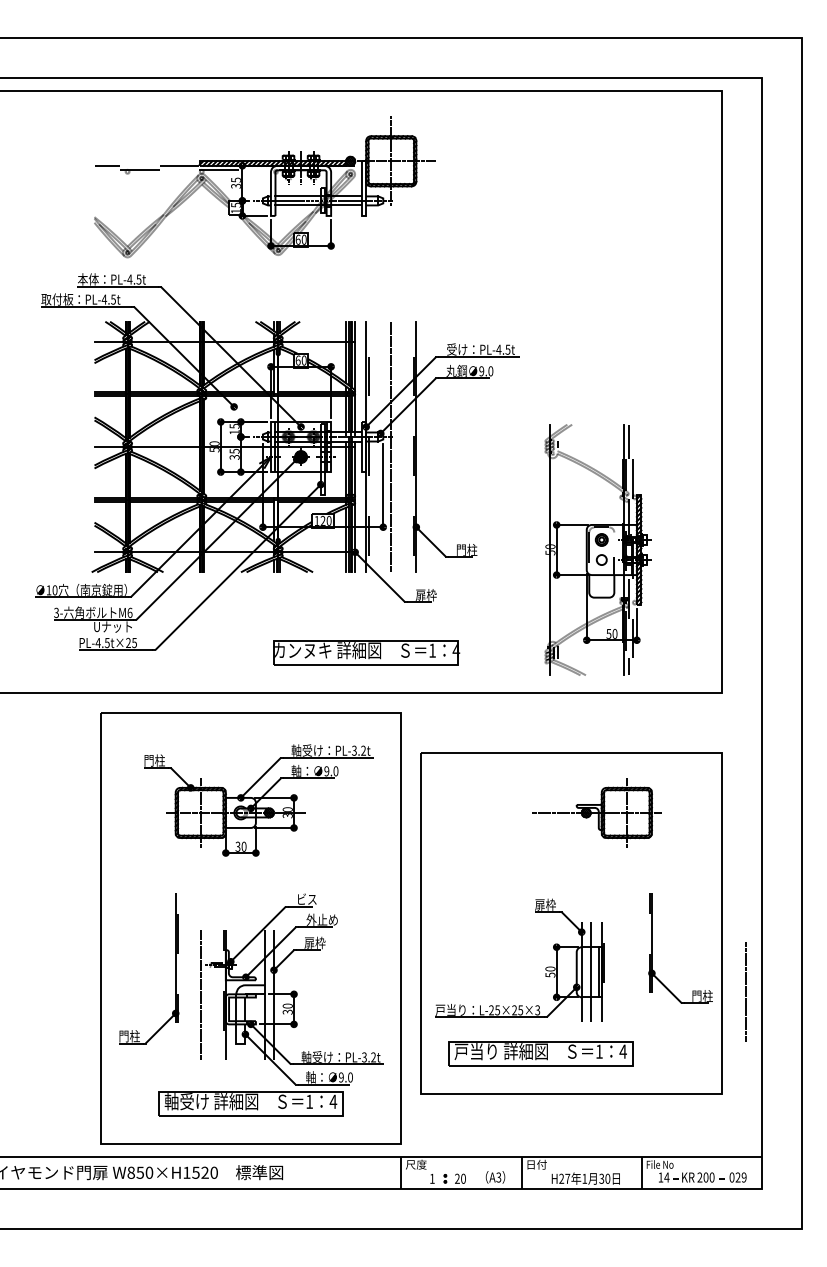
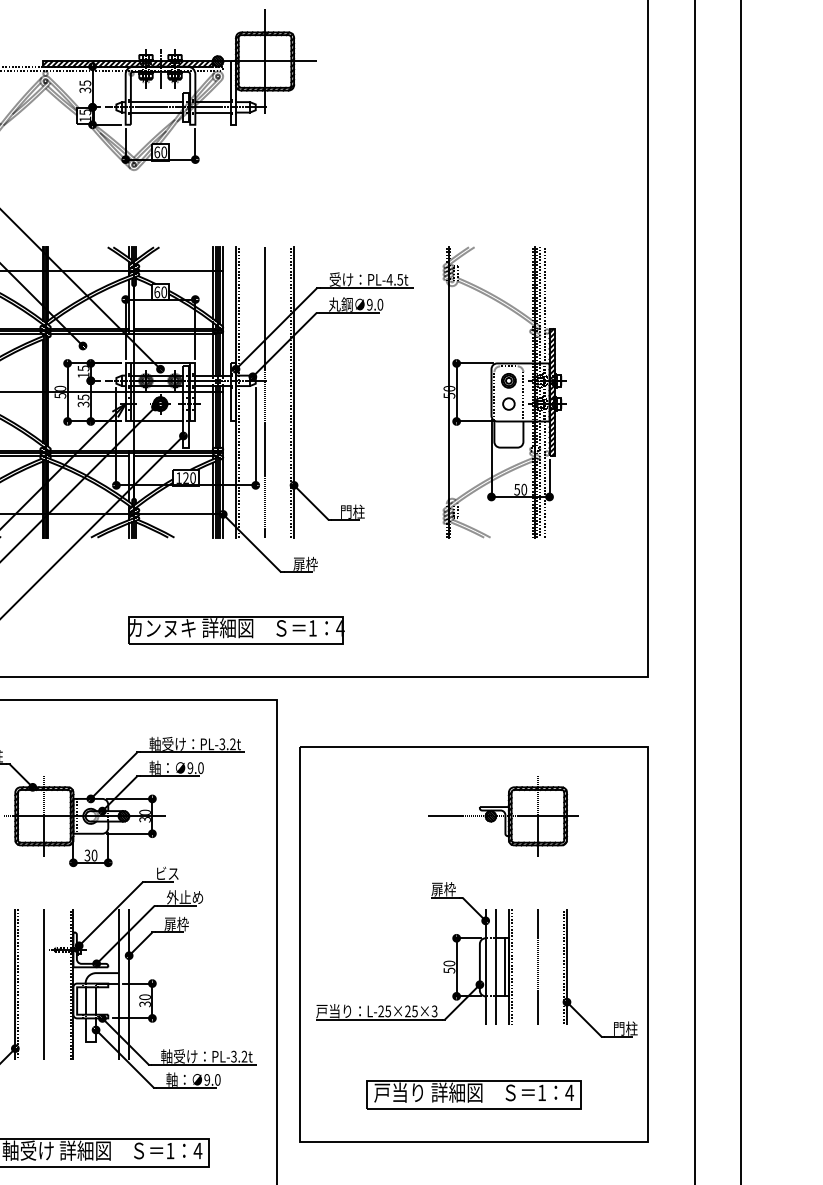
part: (597, 549) -> (503, 391), moved
part: (545, 968) -> (443, 962), moved
part: (291, 989) -> (149, 978), moved
line: (745, 991) -> (537, 966), moved
part: (540, 1053) -> (473, 1095), moved

